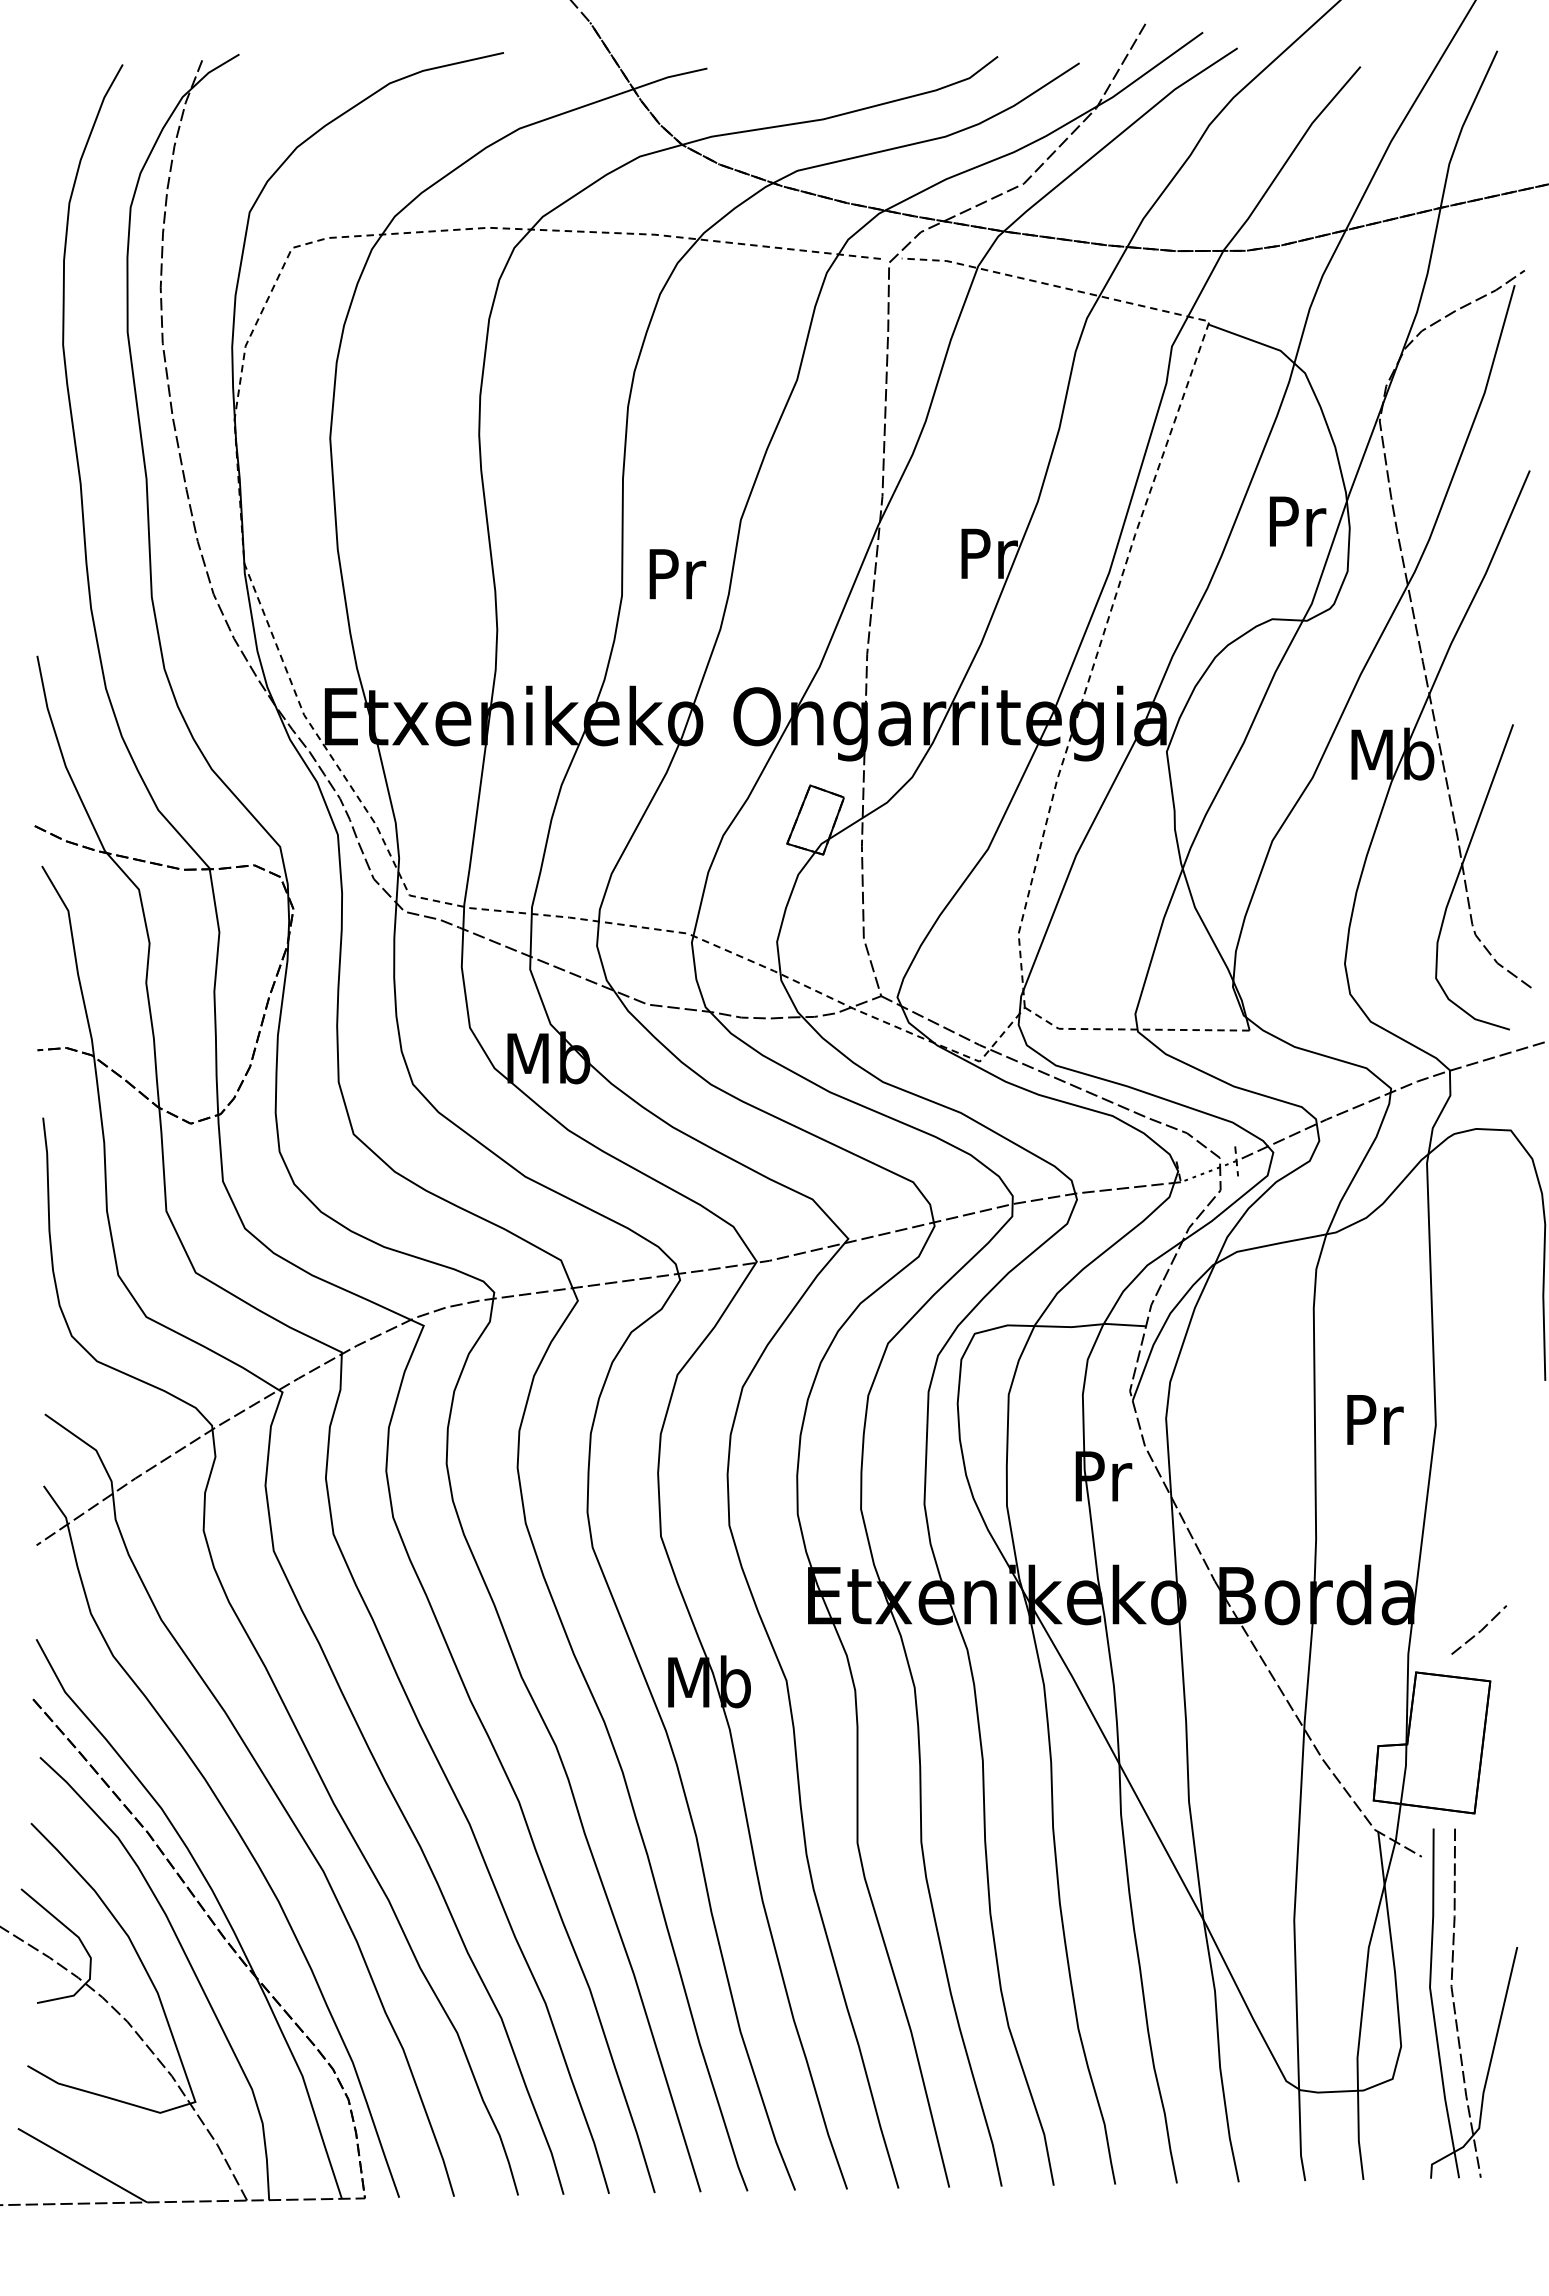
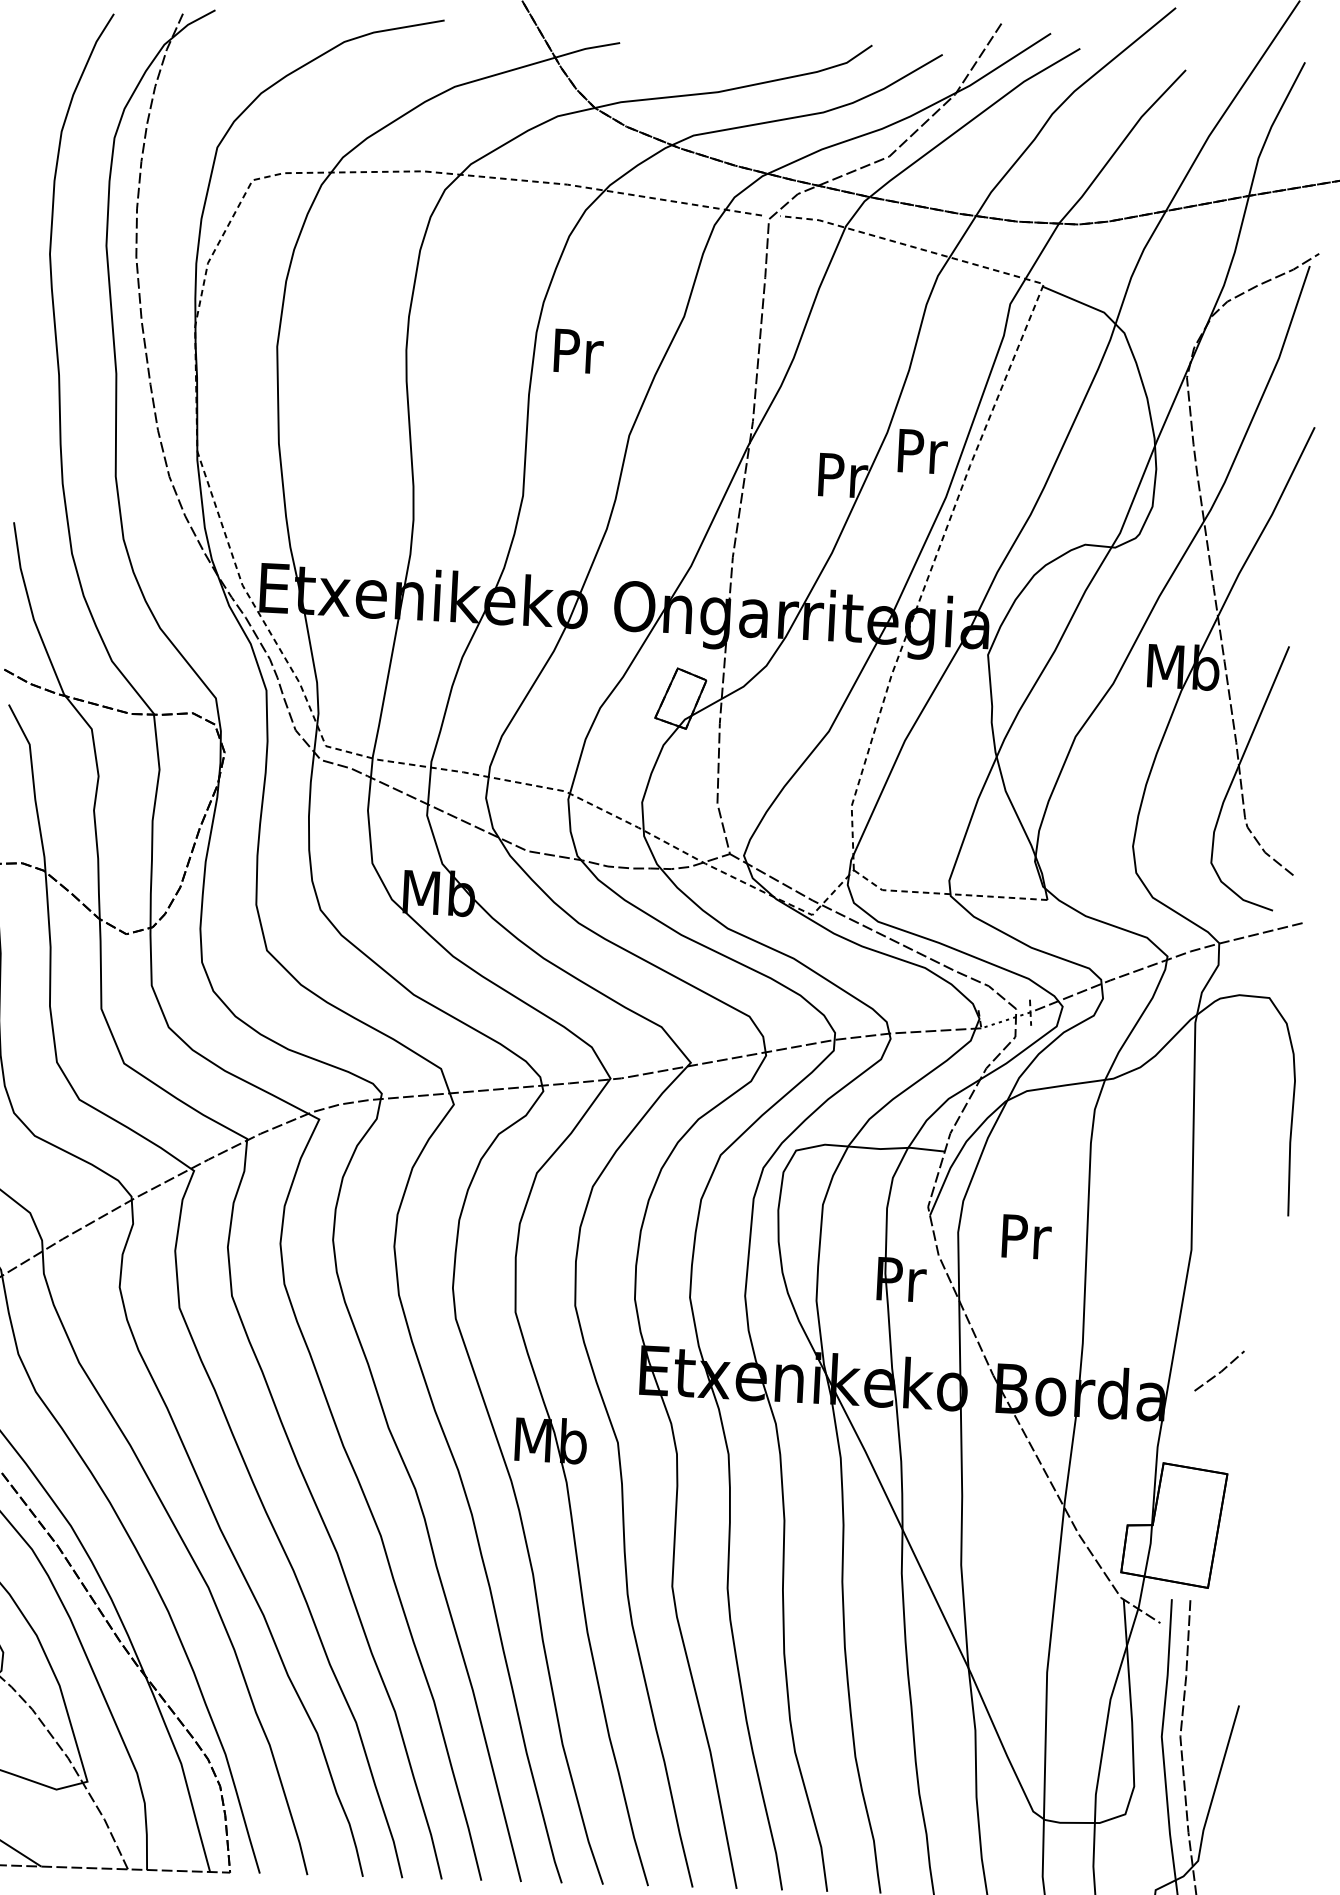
text: (1298, 521) -> (923, 451), moved
text: (677, 574) -> (578, 351), moved
text: (1375, 1419) -> (1026, 1236), moved
line: (1479, 1630) -> (1219, 1371), moved

